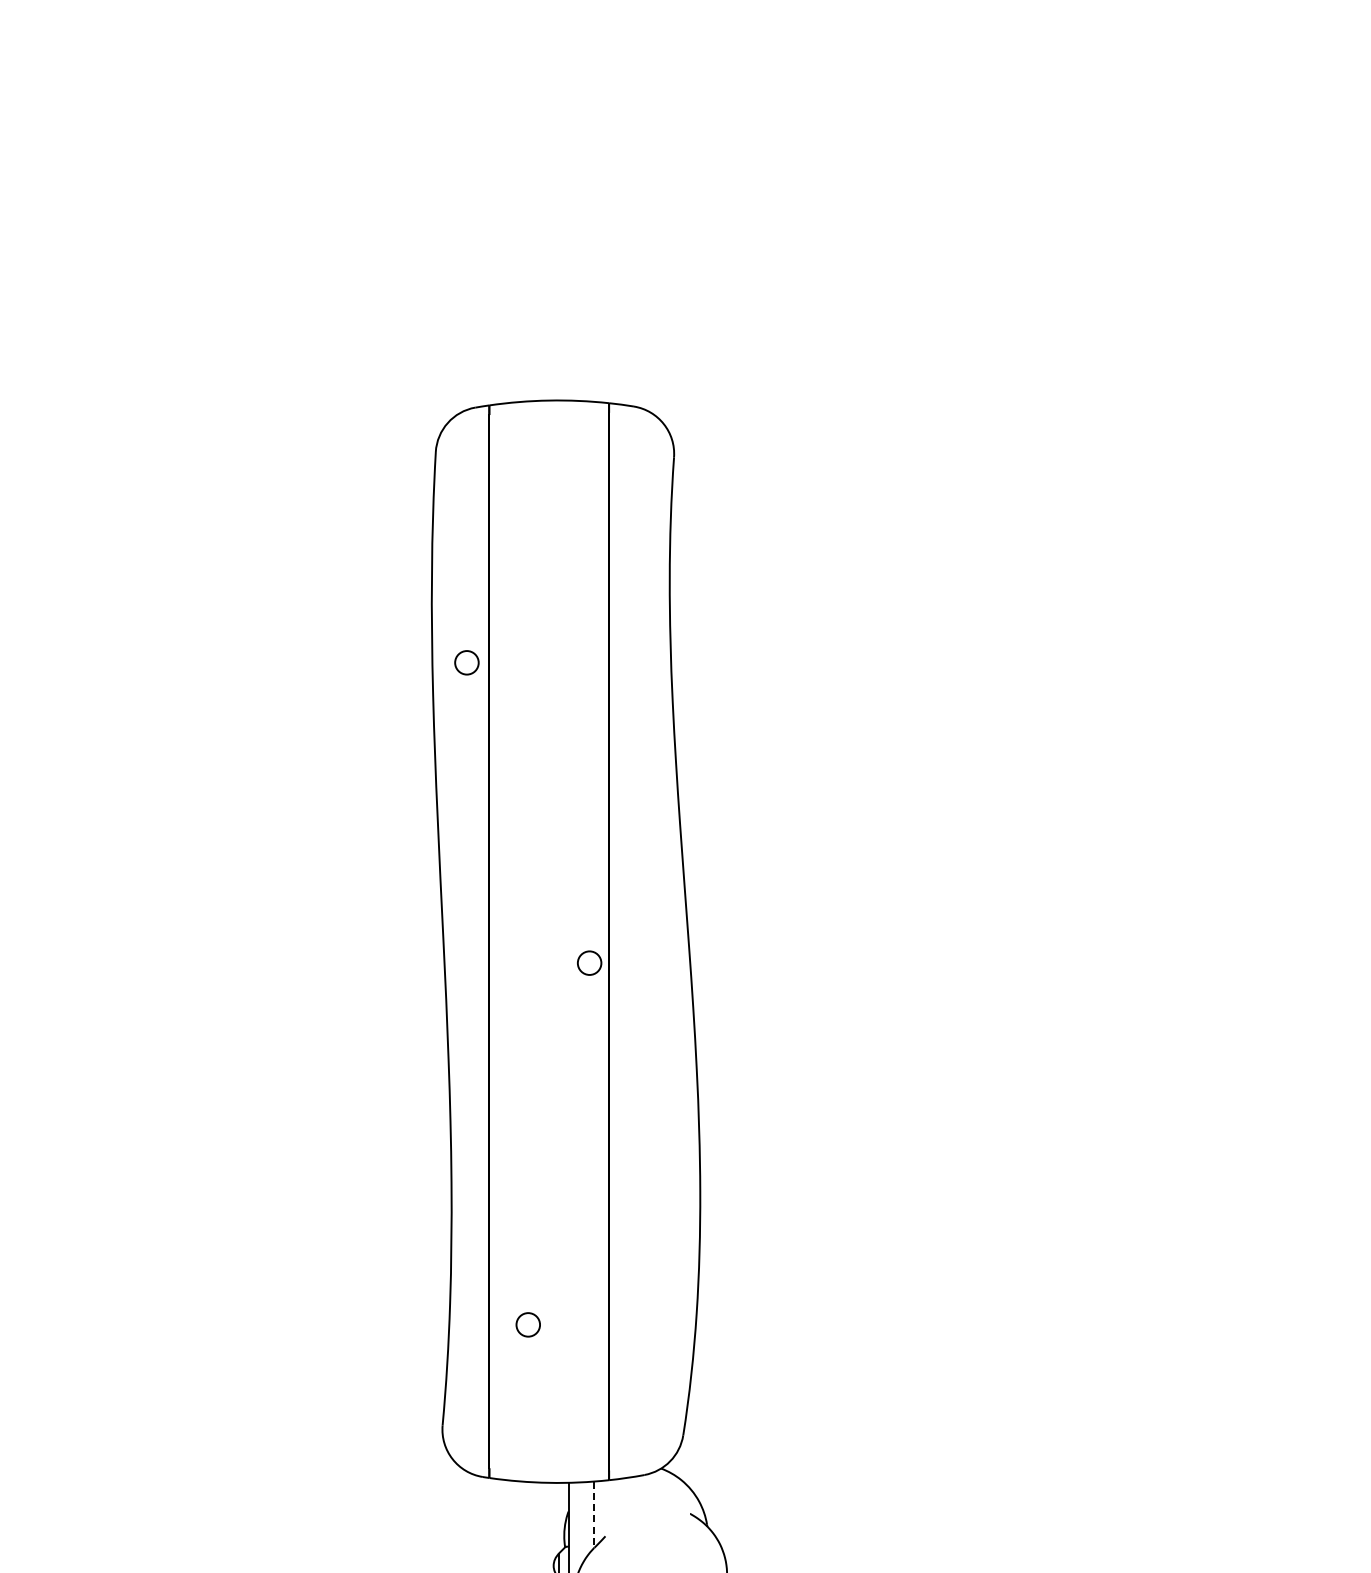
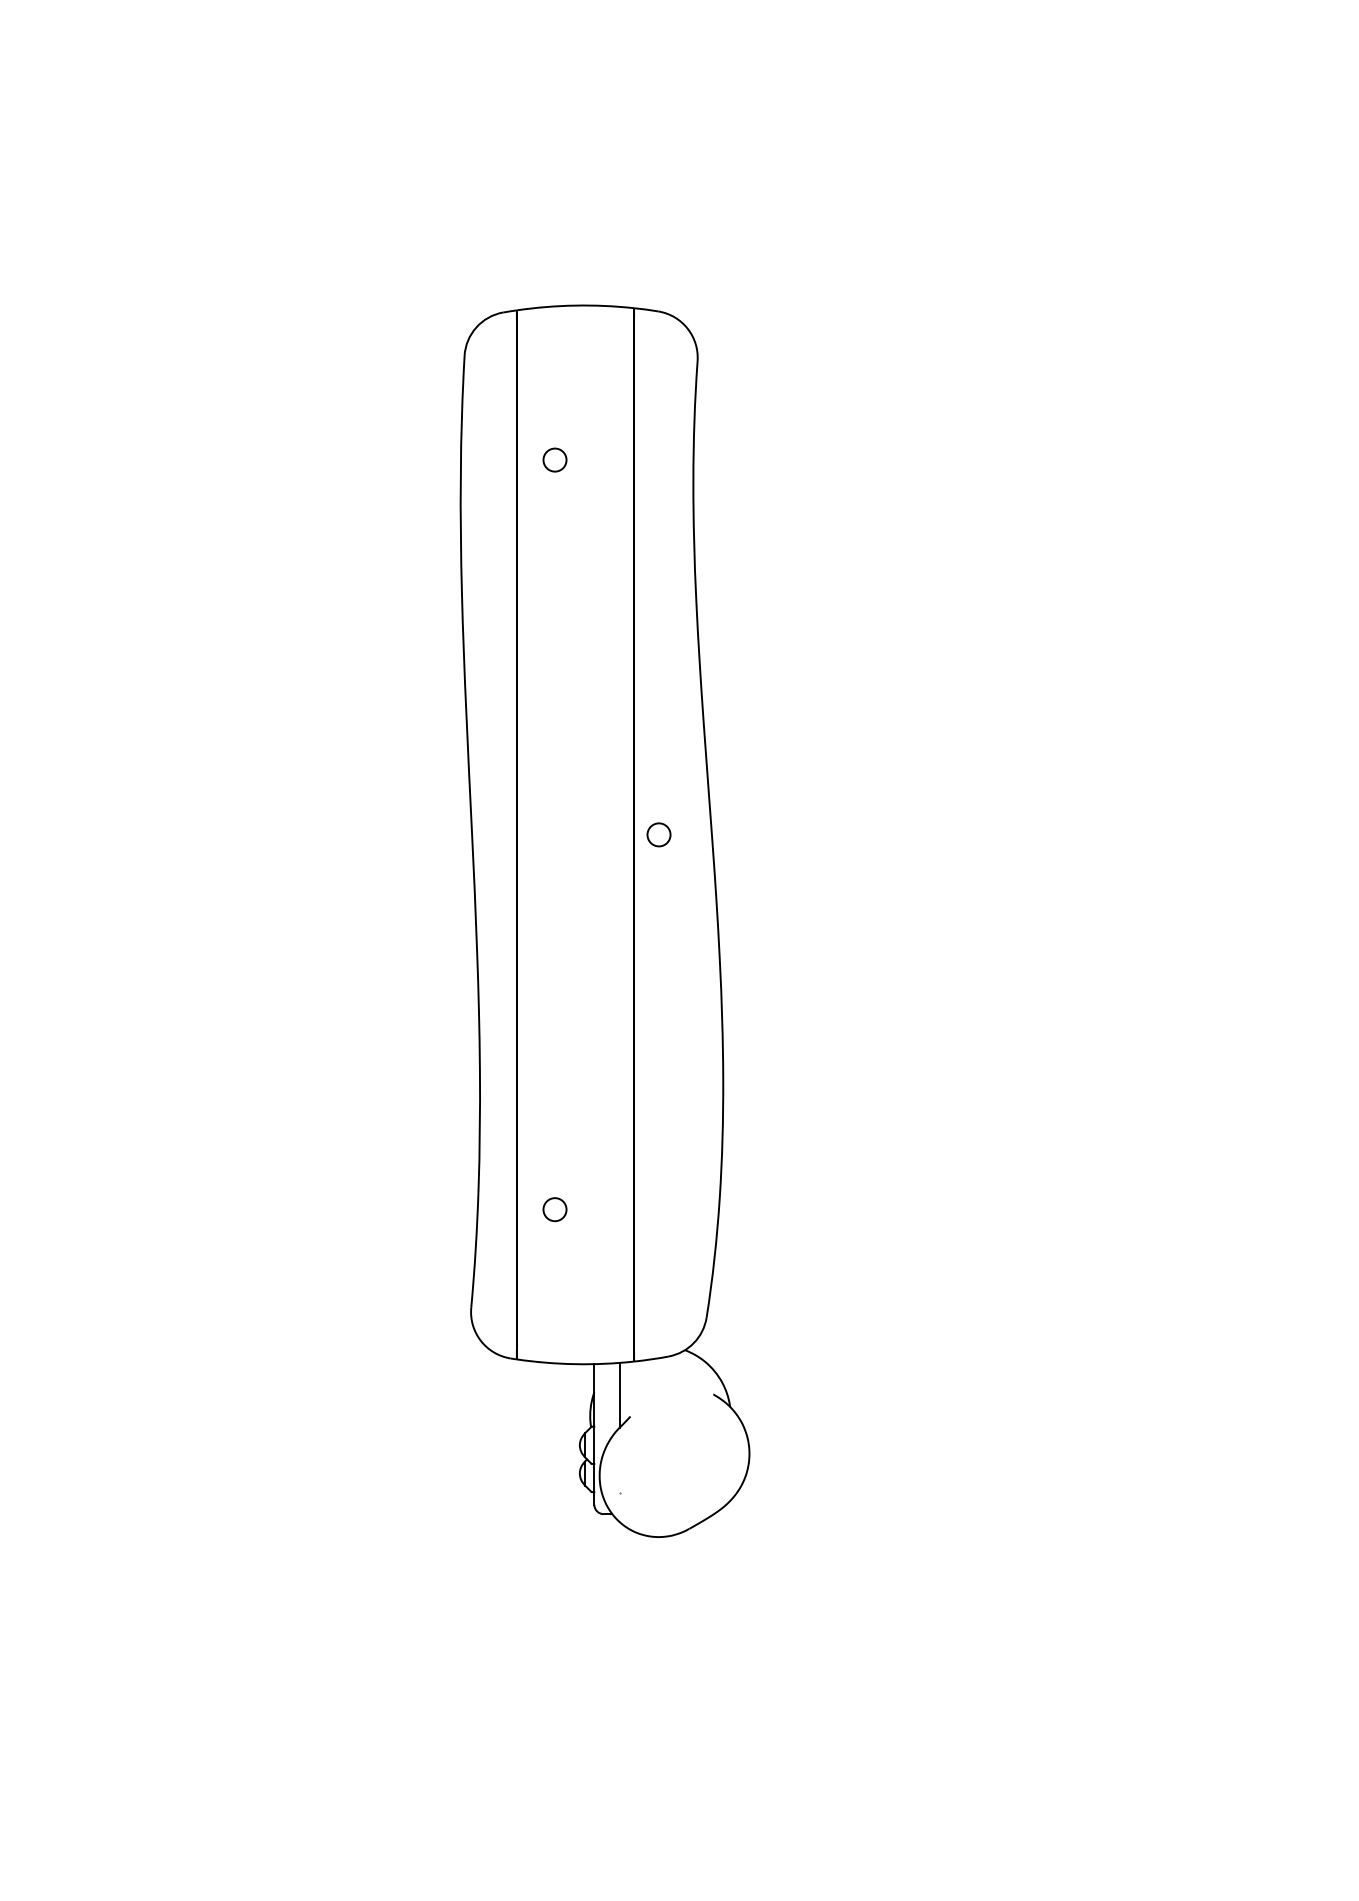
circle: (466, 662) -> (554, 459), moved
circle: (589, 962) -> (658, 834), moved
line: (594, 1514) -> (619, 1395), dashed -> solid

